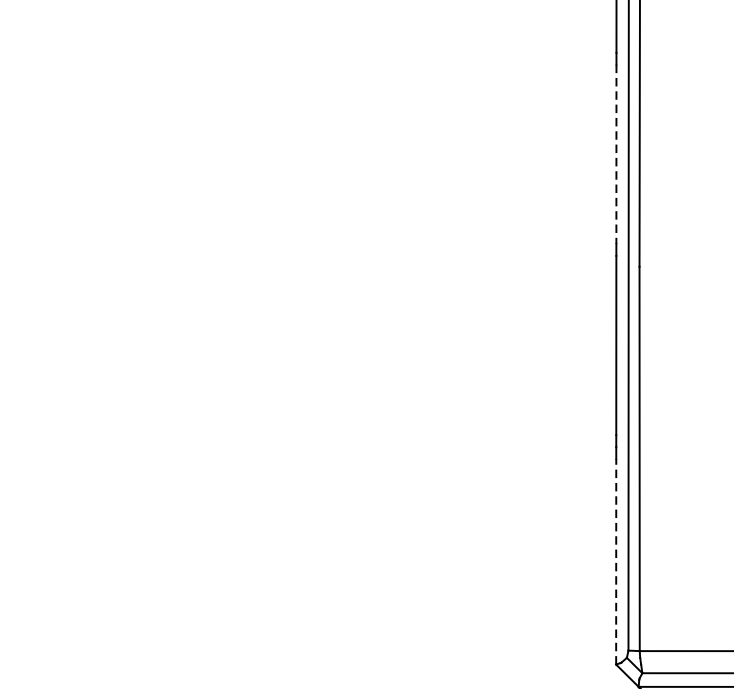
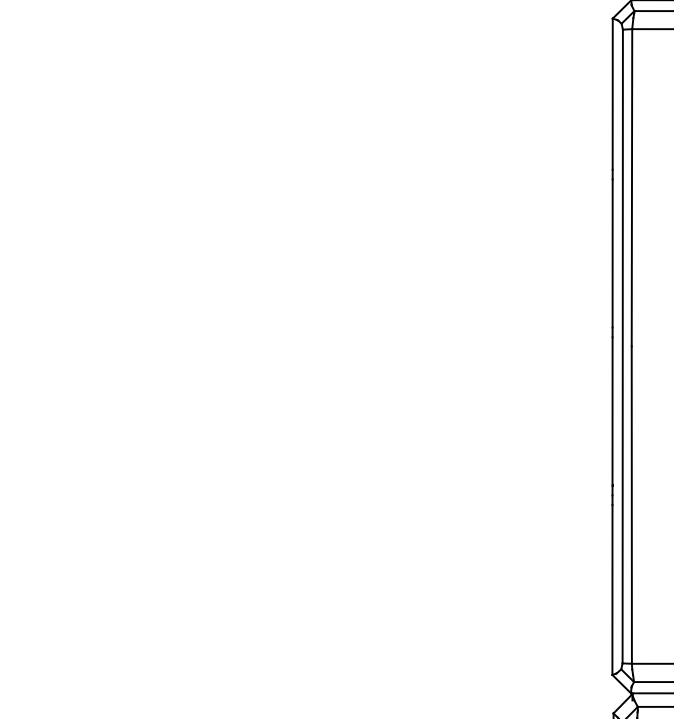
line: (616, 155) -> (612, 254), dashed -> solid
line: (616, 562) -> (612, 590), dashed -> solid

